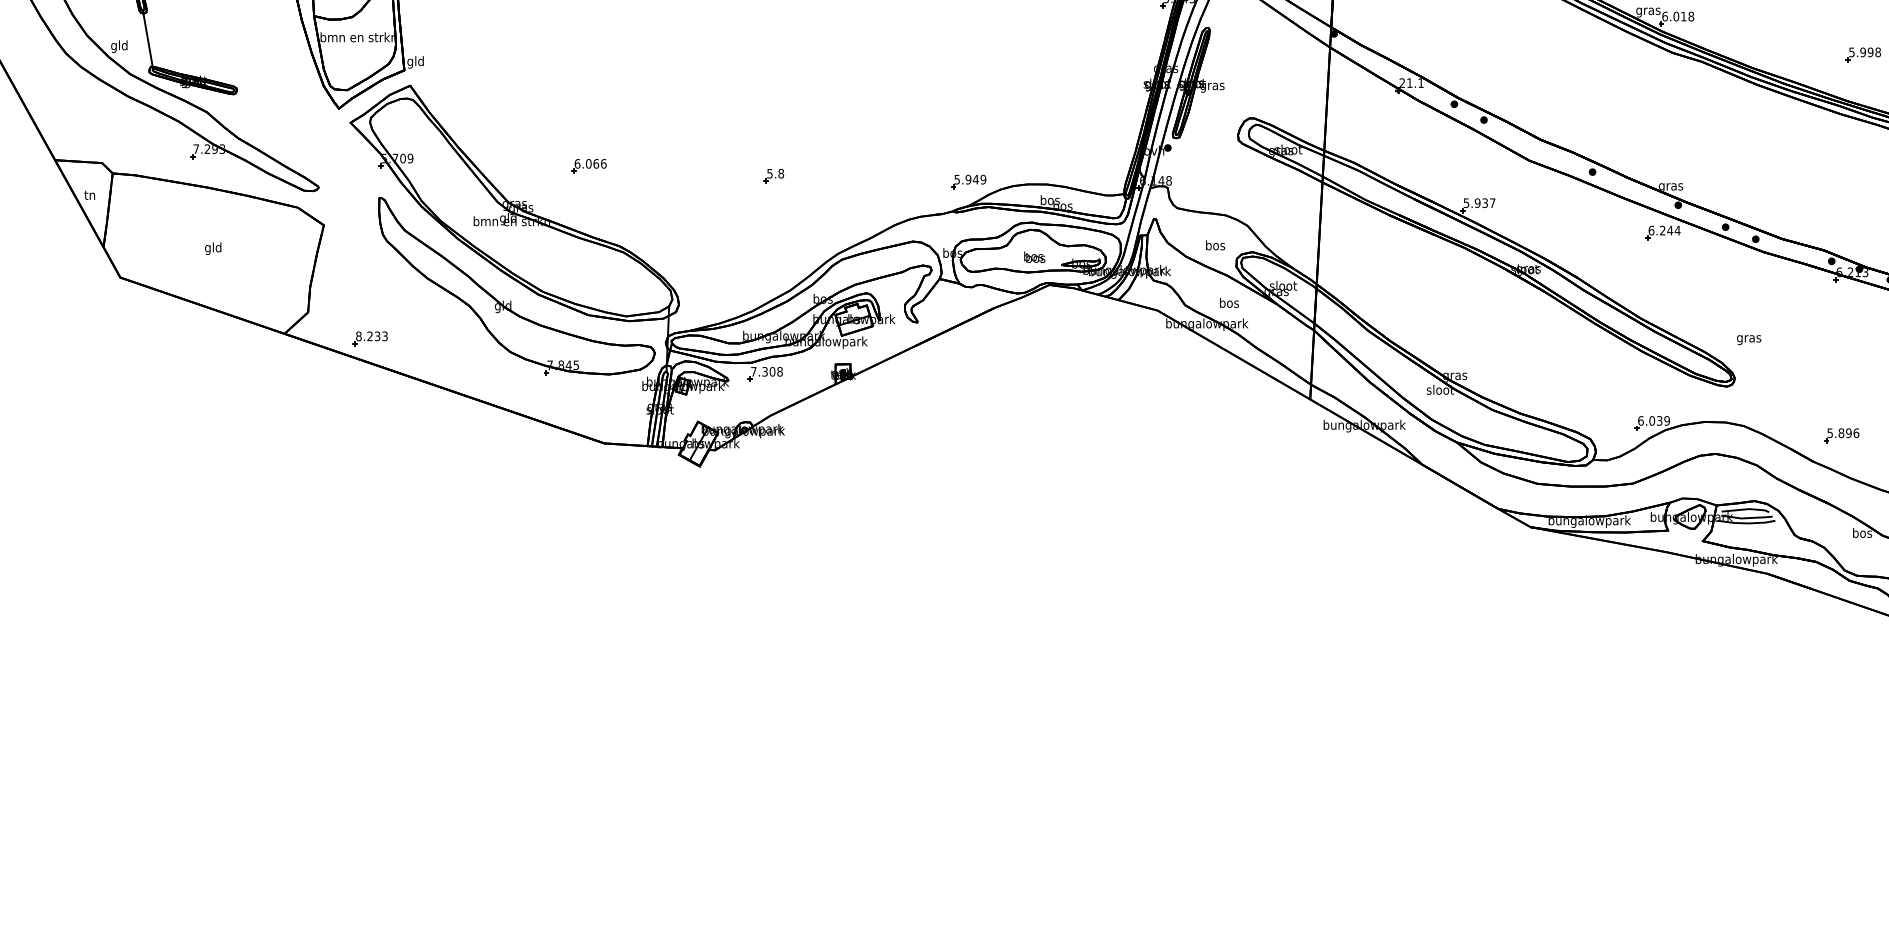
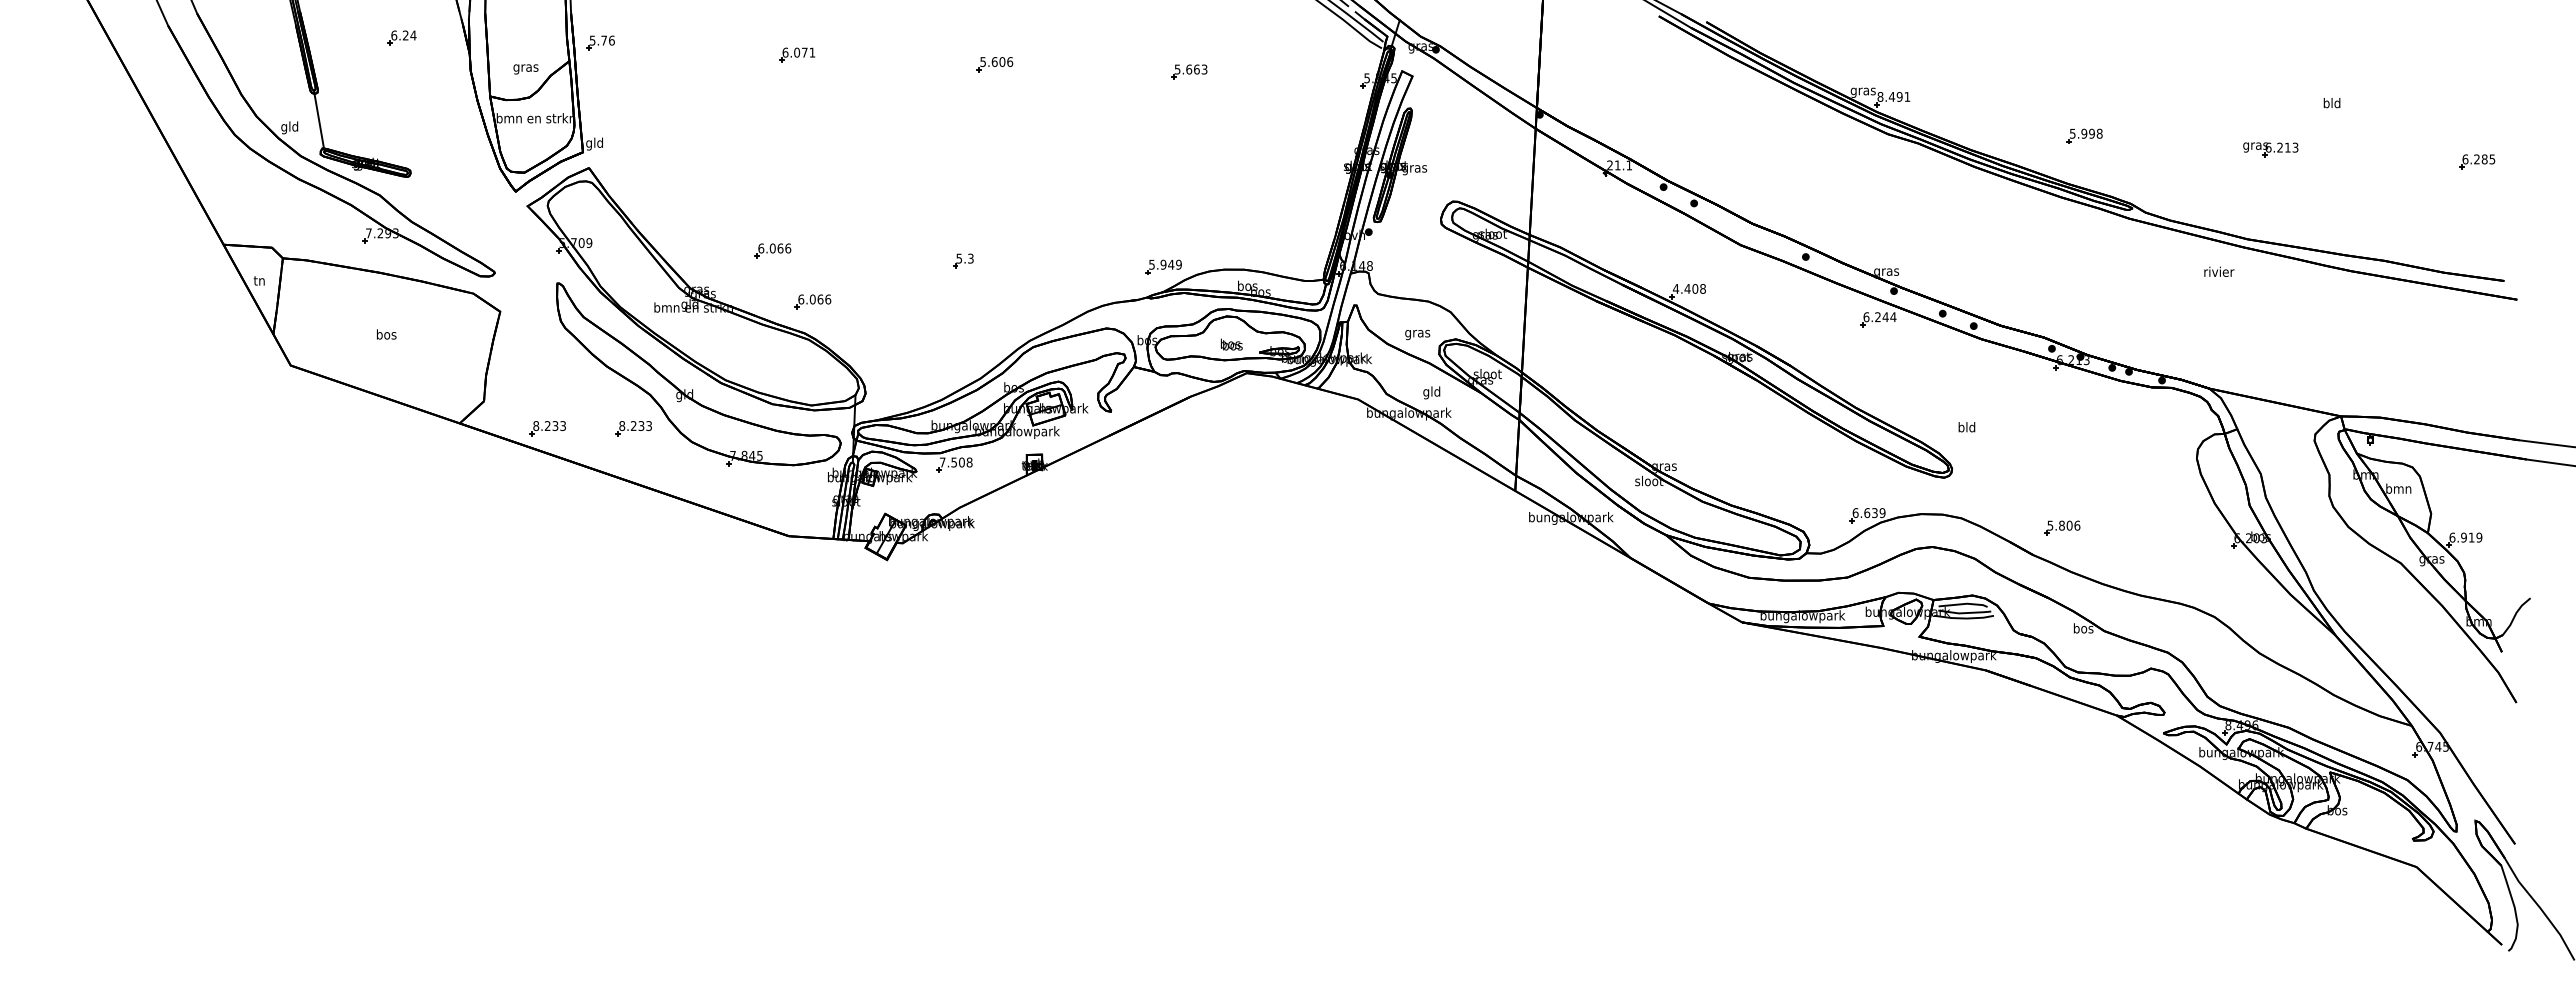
text: (1677, 16) -> (1893, 96), 6.018 -> 8.491
text: (780, 173) -> (970, 258), 5.8 -> 5.3
text: (1478, 202) -> (1688, 288), 5.937 -> 4.408
part: (627, 215) -> (812, 301), added
text: (1215, 246) -> (1417, 333), bos -> gras
text: (213, 248) -> (386, 335), gld -> bos
text: (1228, 303) -> (1431, 392), bos -> gld
part: (453, 338) -> (633, 428), added
text: (1748, 338) -> (1966, 428), gras -> bld
text: (764, 370) -> (953, 461), 7.308 -> 7.508
text: (1652, 420) -> (1867, 512), 6.039 -> 6.639
text: (1848, 433) -> (2069, 525), 5.896 -> 5.806

